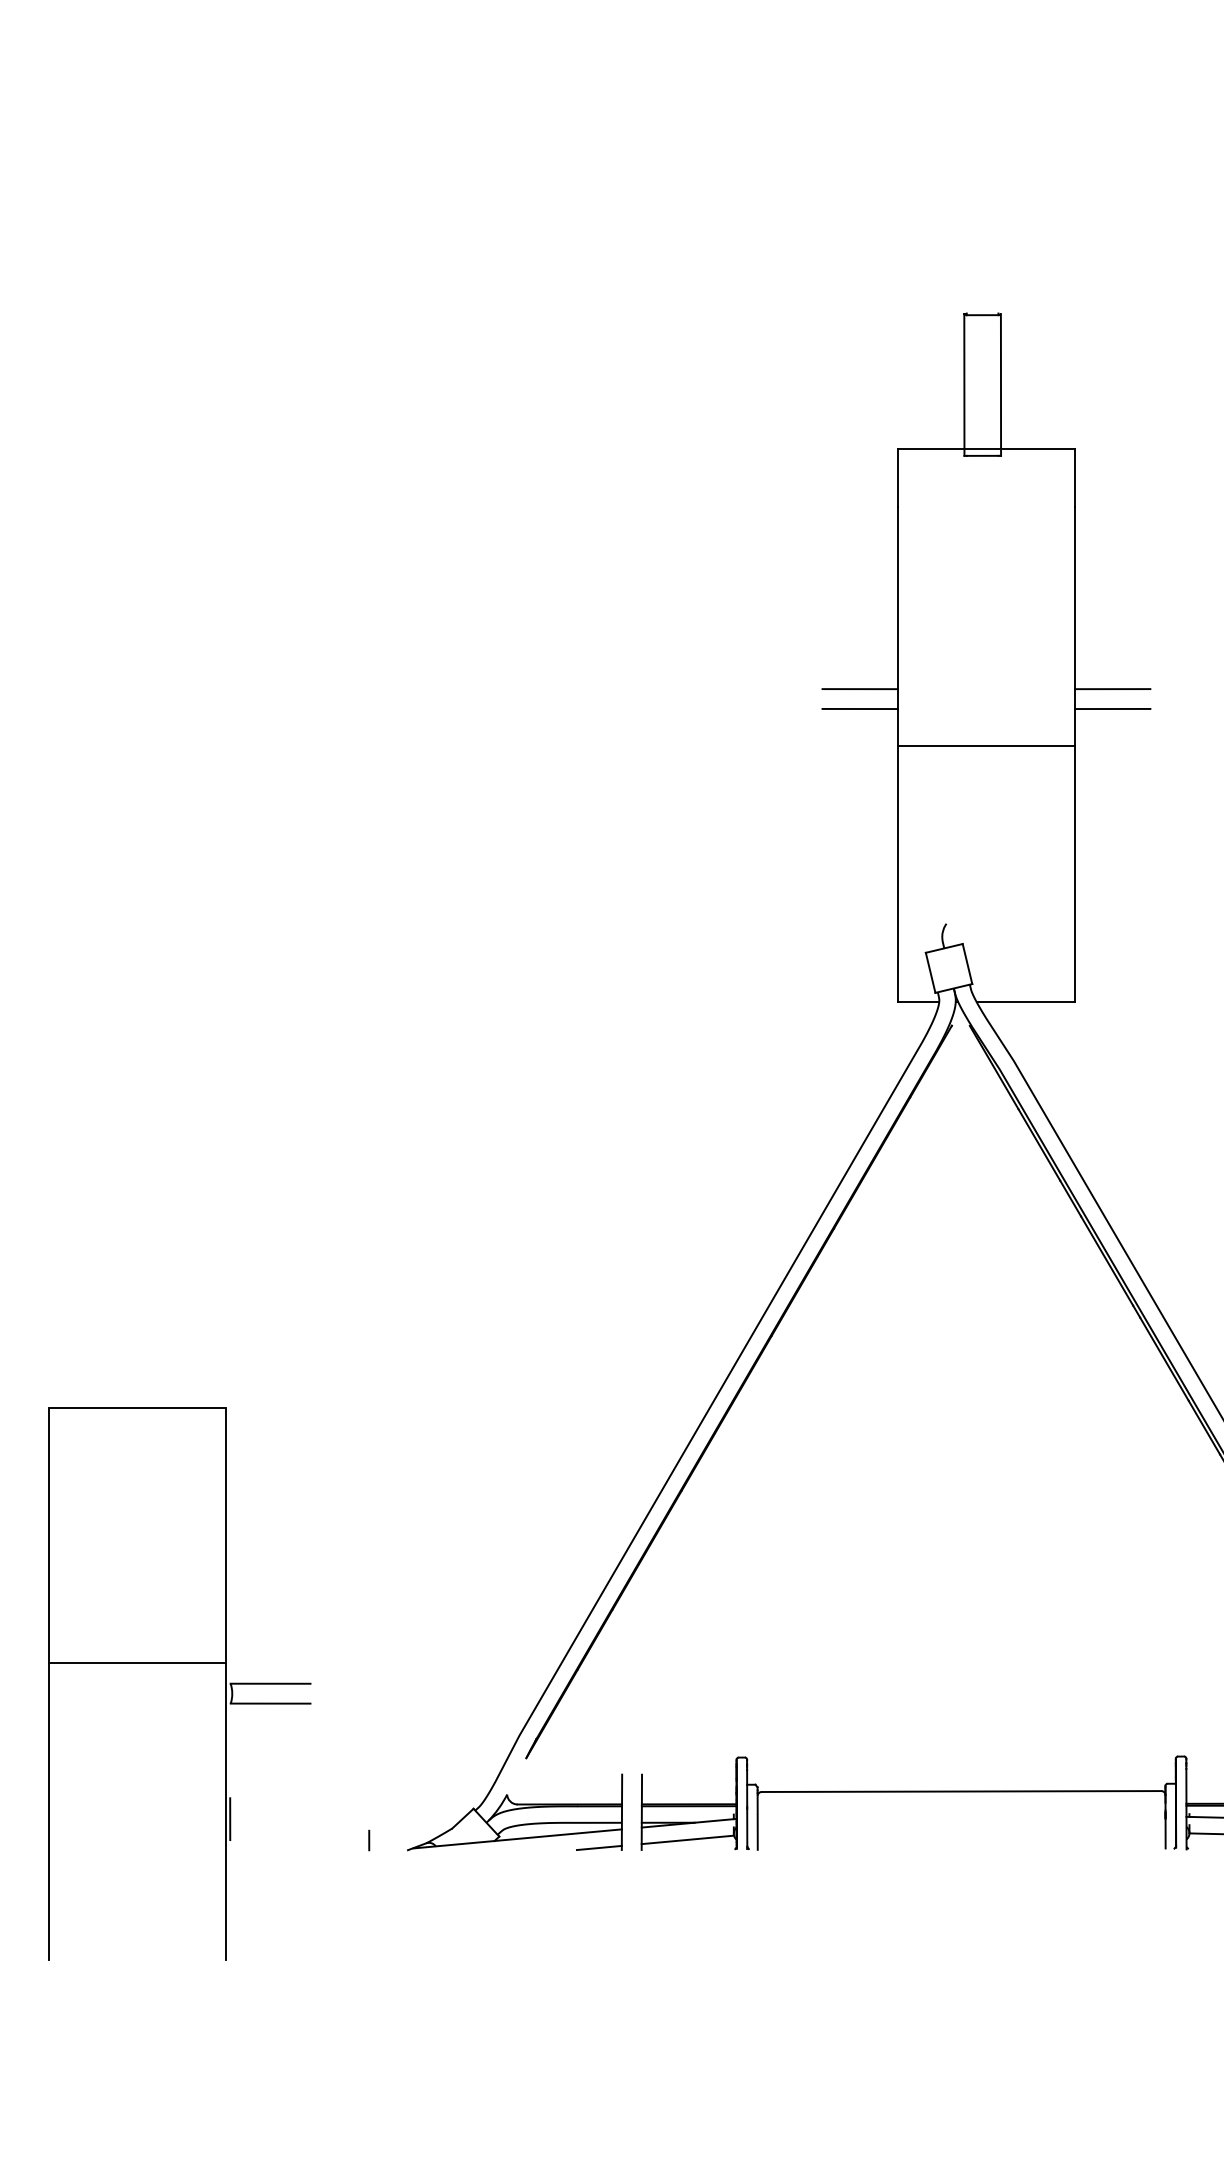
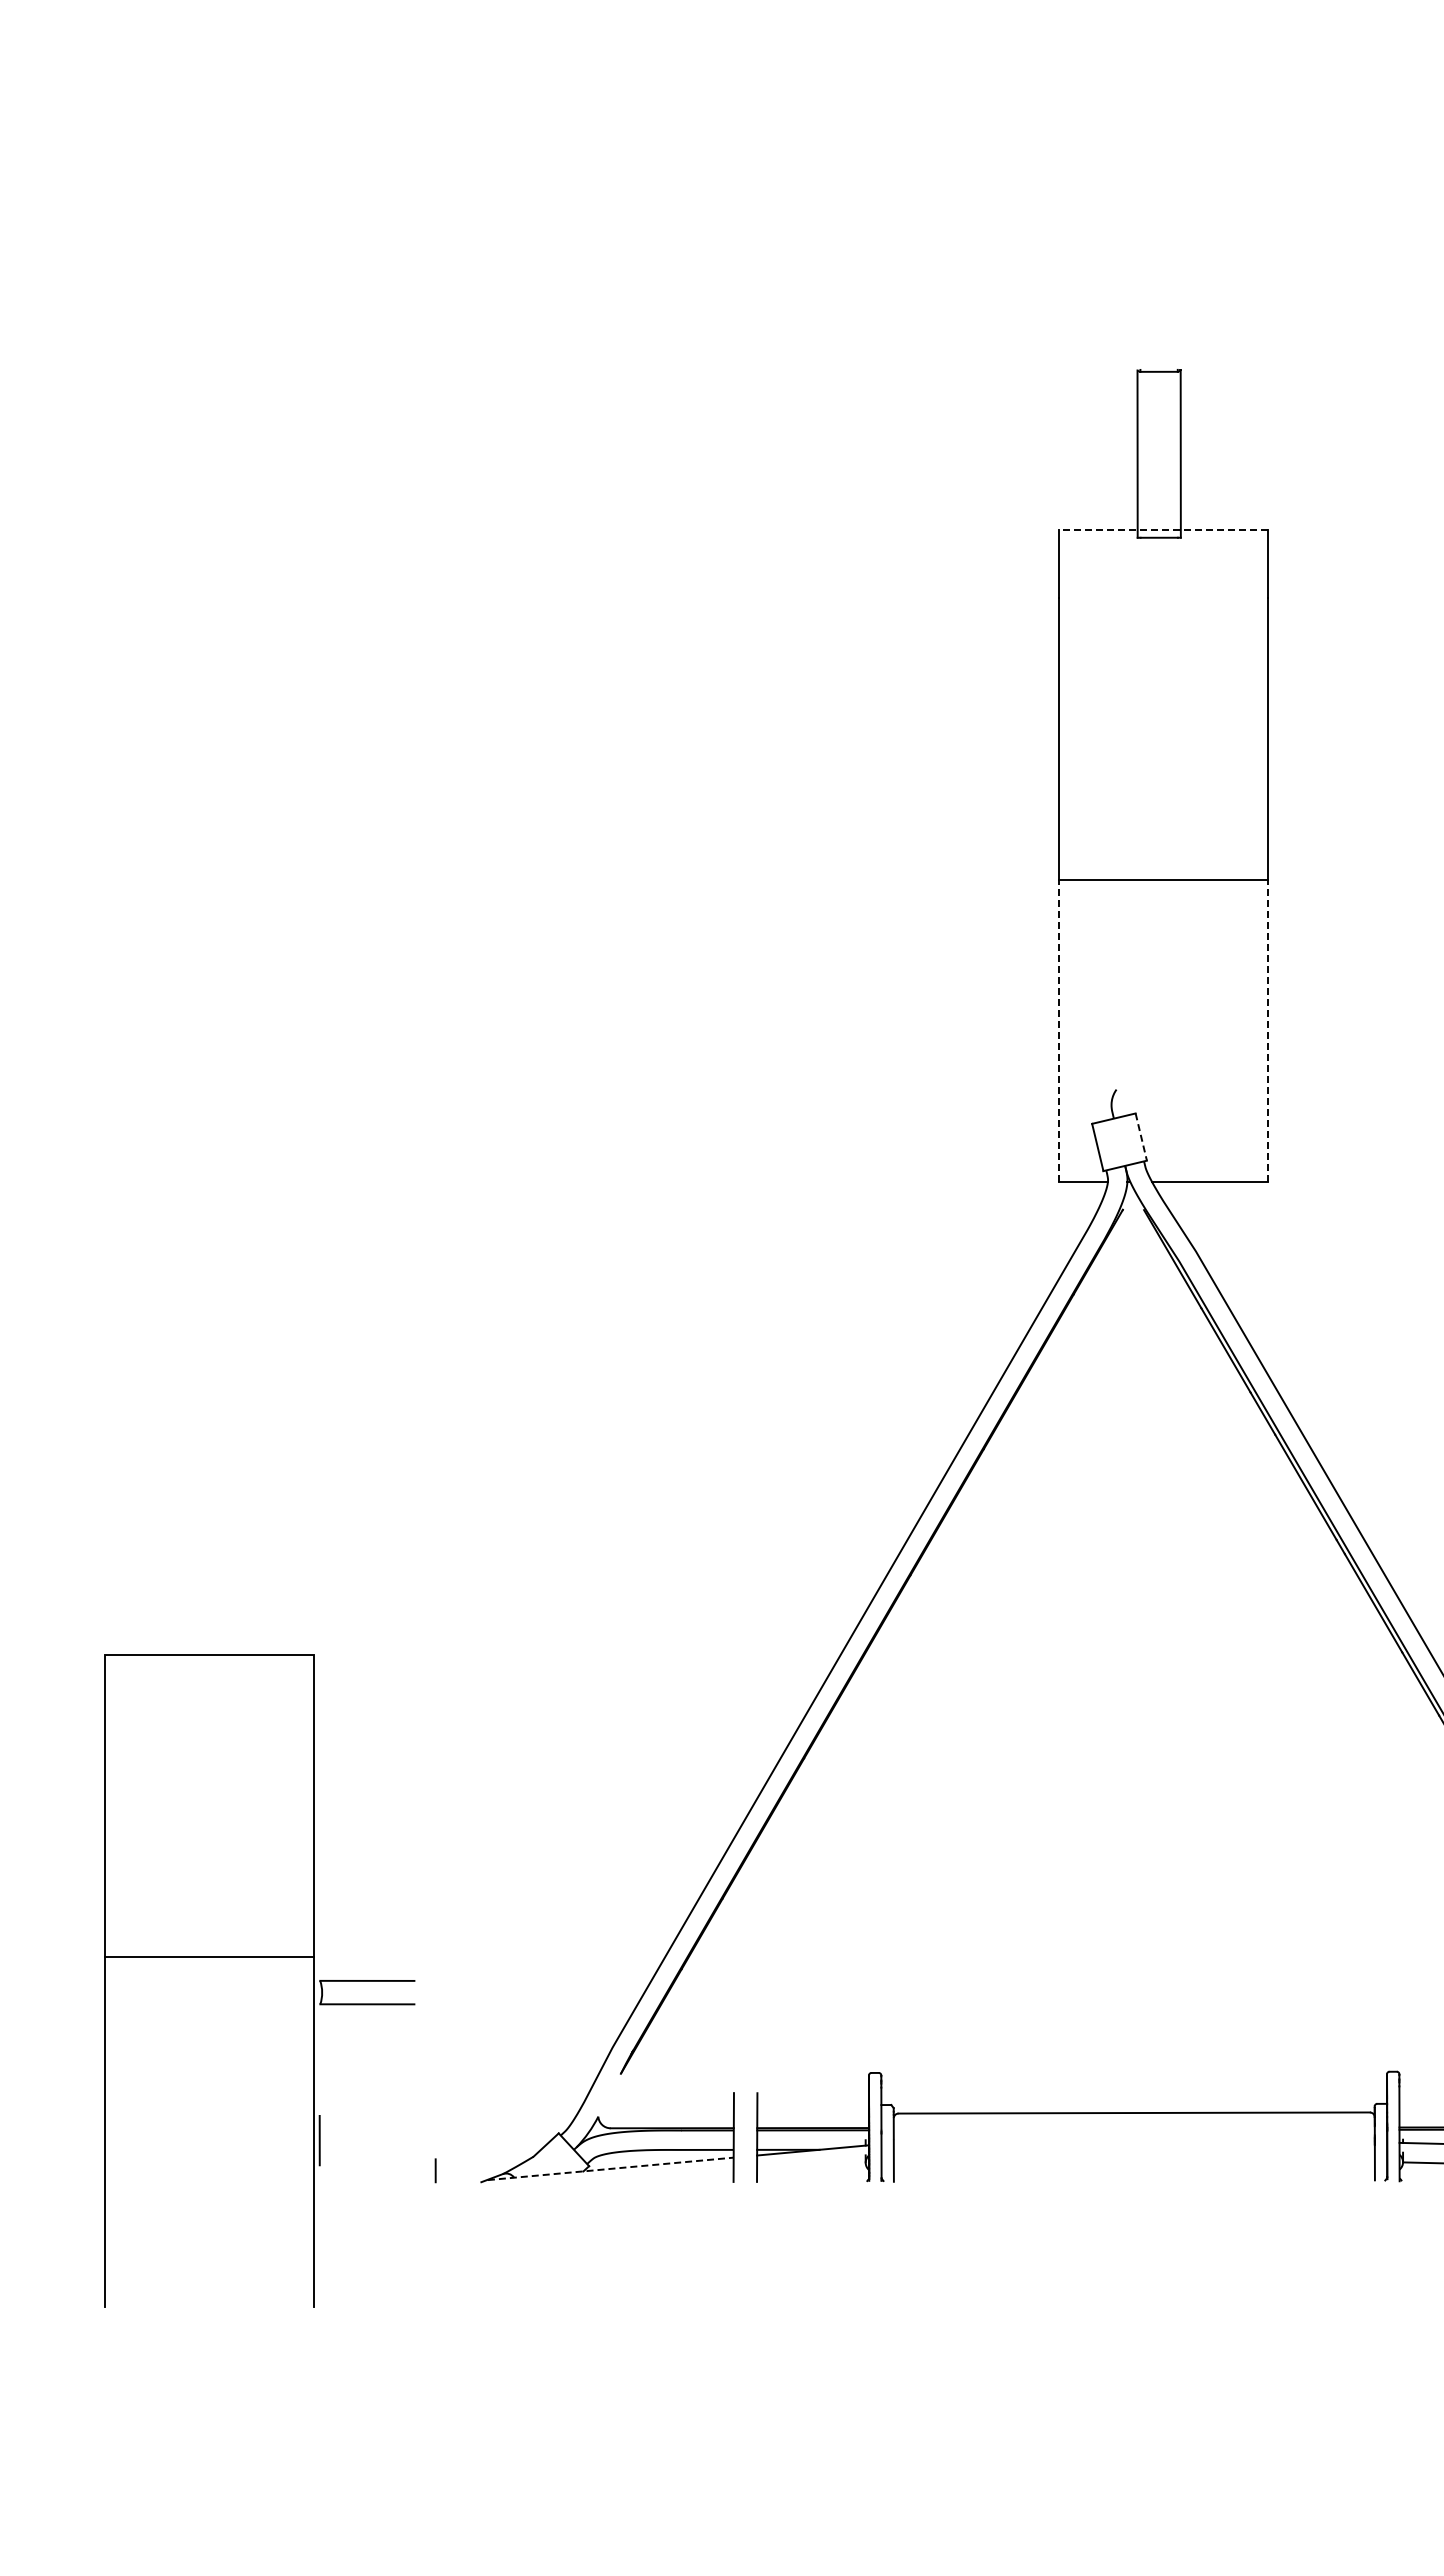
line: (986, 449) -> (1163, 530), solid -> dashed
line: (860, 688) -> (1014, 812), removed
line: (1112, 688) -> (1312, 812), removed
line: (860, 709) -> (1014, 836), removed
line: (1112, 709) -> (1312, 836), removed
line: (898, 873) -> (1059, 1030), solid -> dashed
line: (1075, 873) -> (1268, 1030), solid -> dashed
line: (967, 964) -> (1141, 1137), solid -> dashed
part: (179, 1663) -> (259, 1957), moved
line: (518, 1838) -> (611, 2168), solid -> dashed
line: (687, 1840) -> (811, 2170), removed
line: (598, 1847) -> (706, 2179), removed

